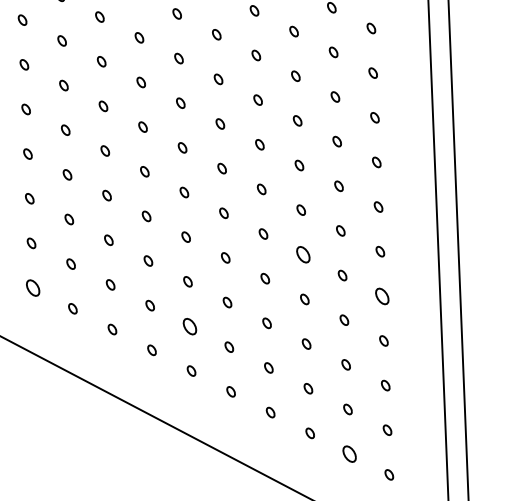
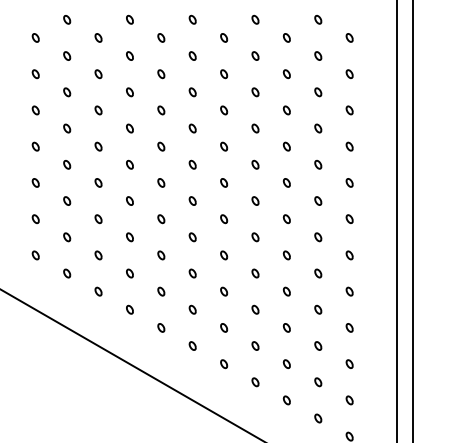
part: (302, 254) -> (286, 255), size x0.62
part: (33, 287) -> (67, 273), size x0.62
part: (381, 296) -> (349, 291), size x0.62
part: (189, 326) -> (192, 309), size x0.62
part: (350, 454) -> (318, 418), size x0.62

